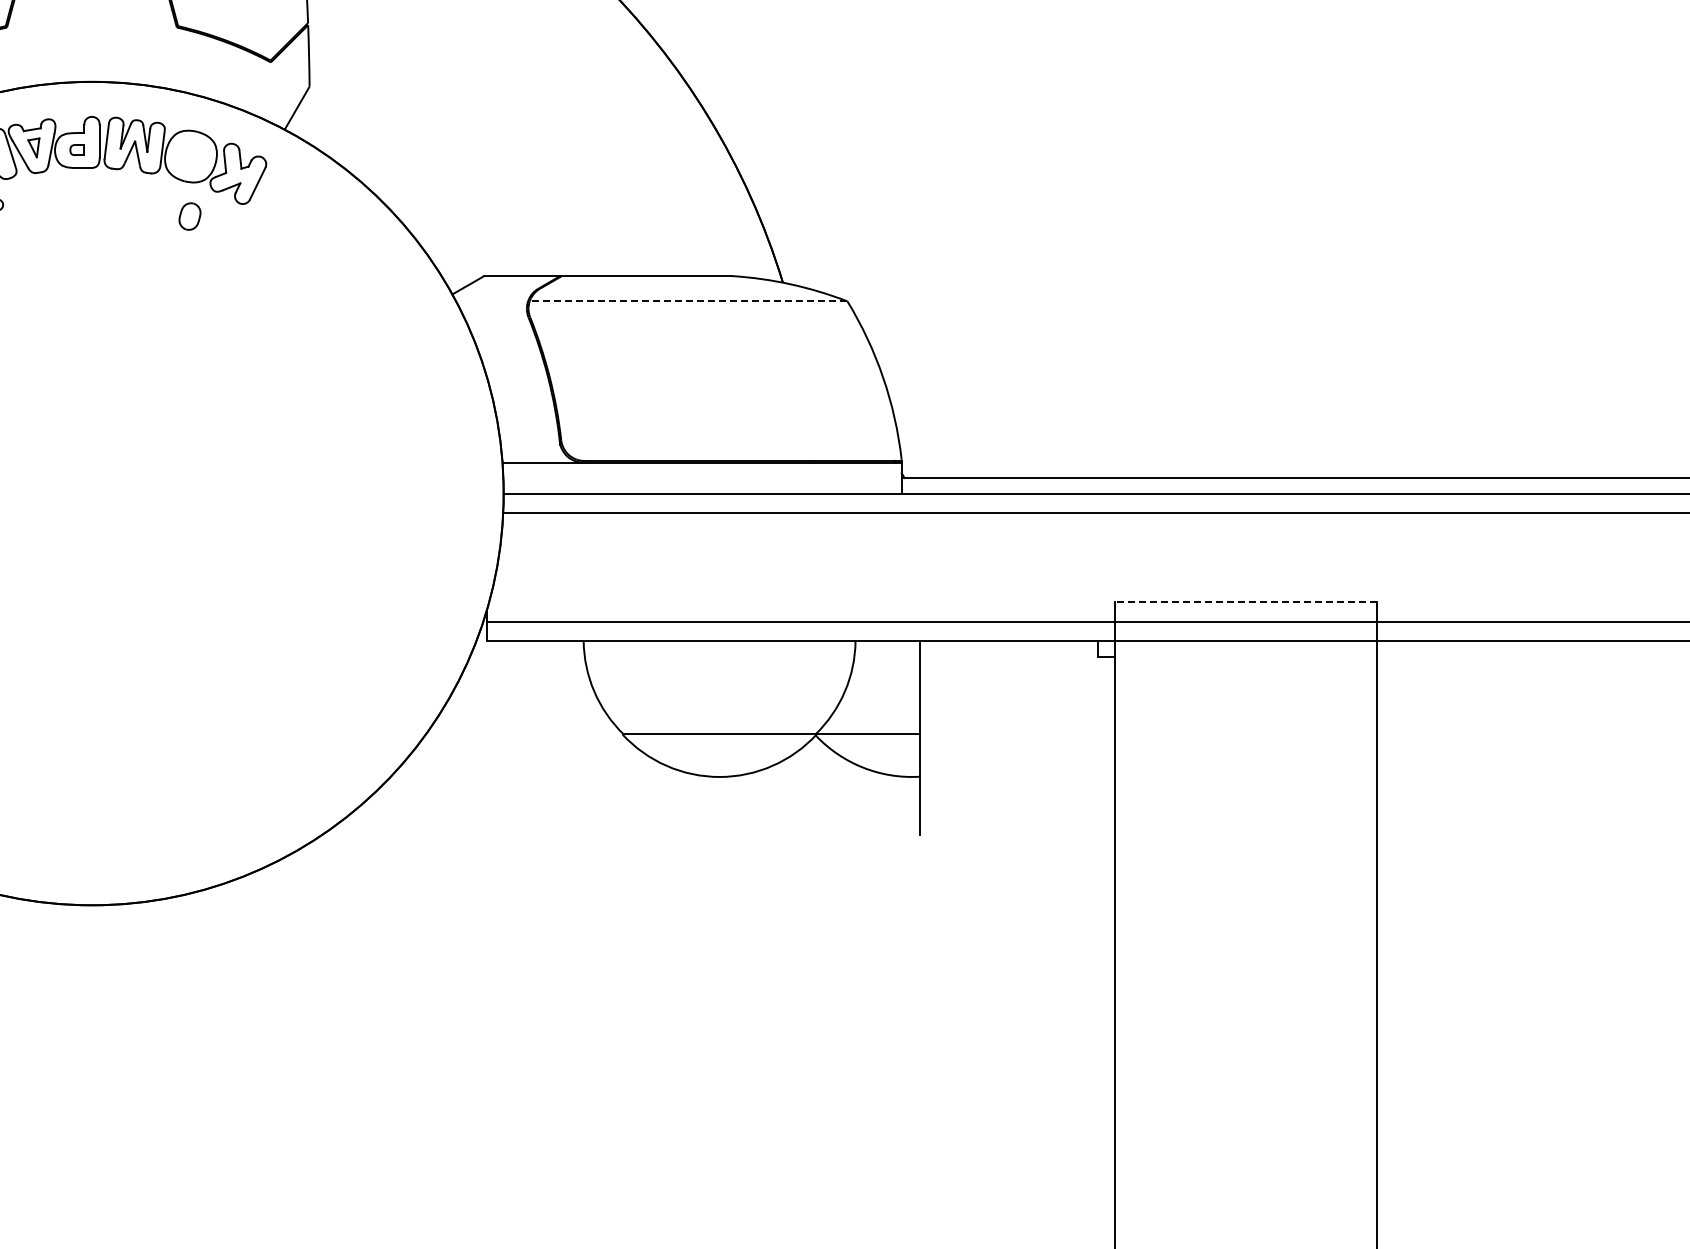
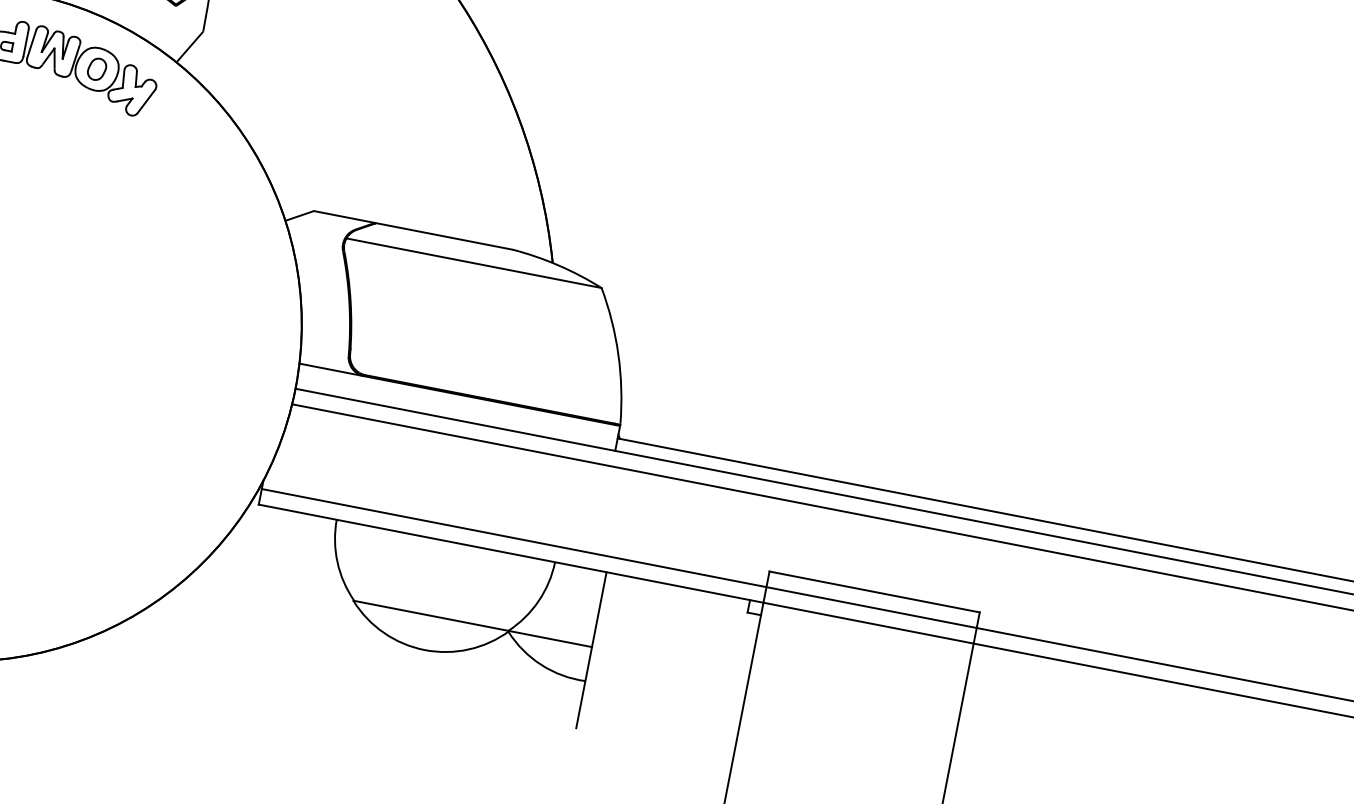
part: (189, 216) -> (96, 69), moved
line: (688, 301) -> (473, 263), dashed -> solid
line: (1245, 602) -> (874, 592), dashed -> solid

